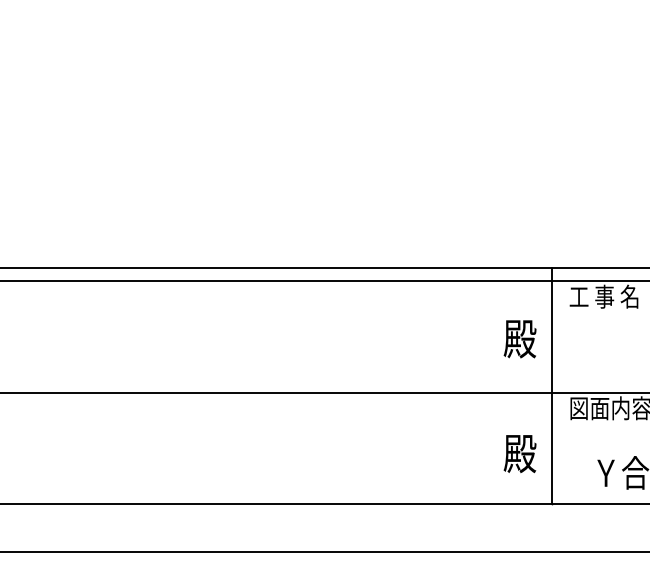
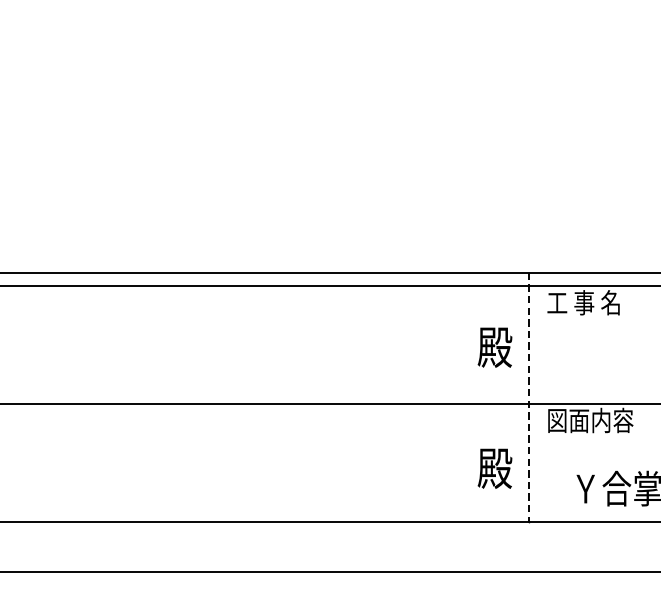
line: (551, 386) -> (528, 397), solid -> dashed

